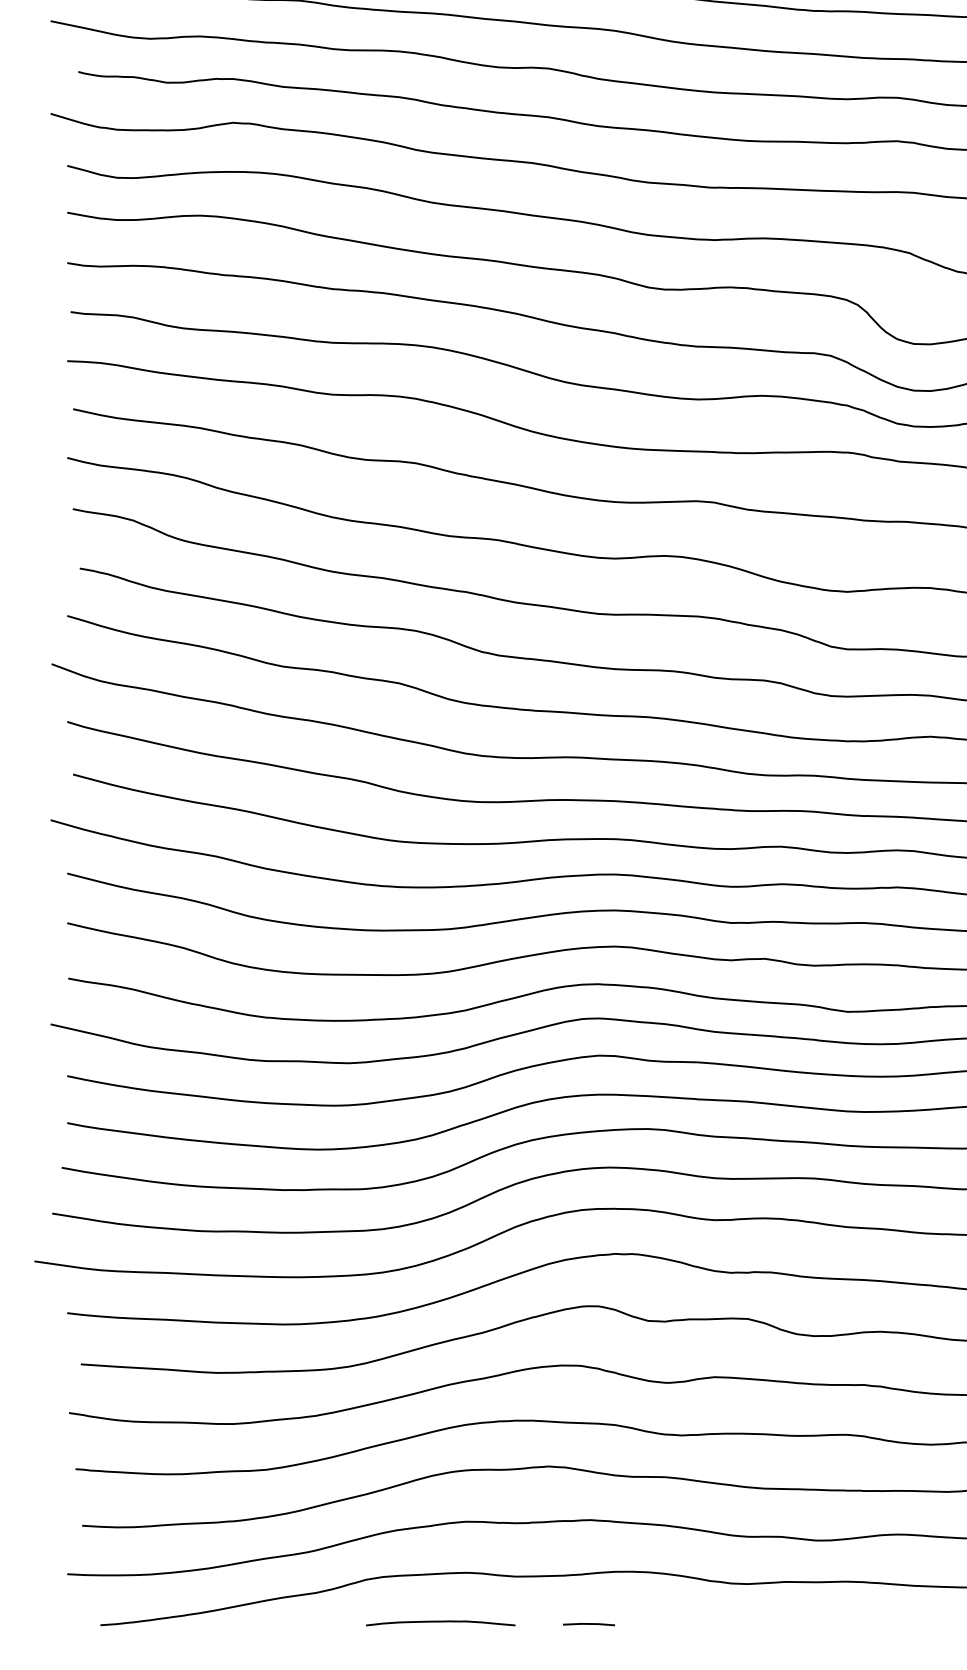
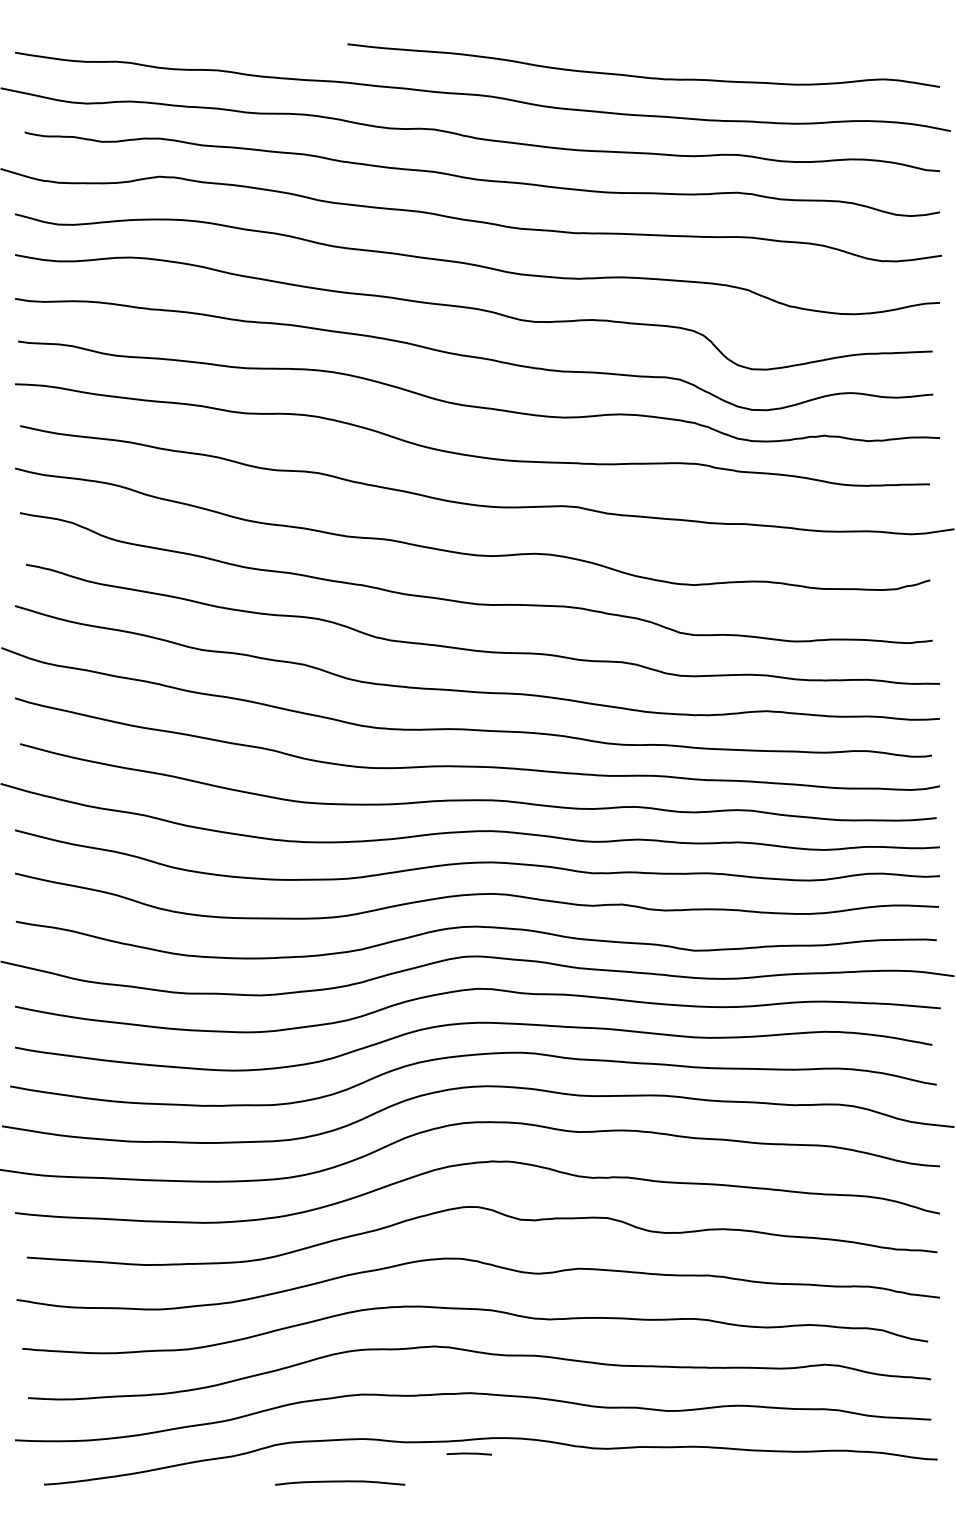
line: (588, 1623) -> (468, 1453), moved

